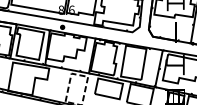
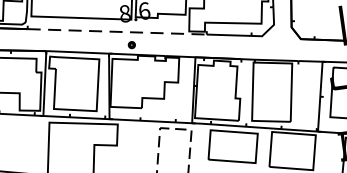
line: (56, 19) -> (118, 32), solid -> dashed

